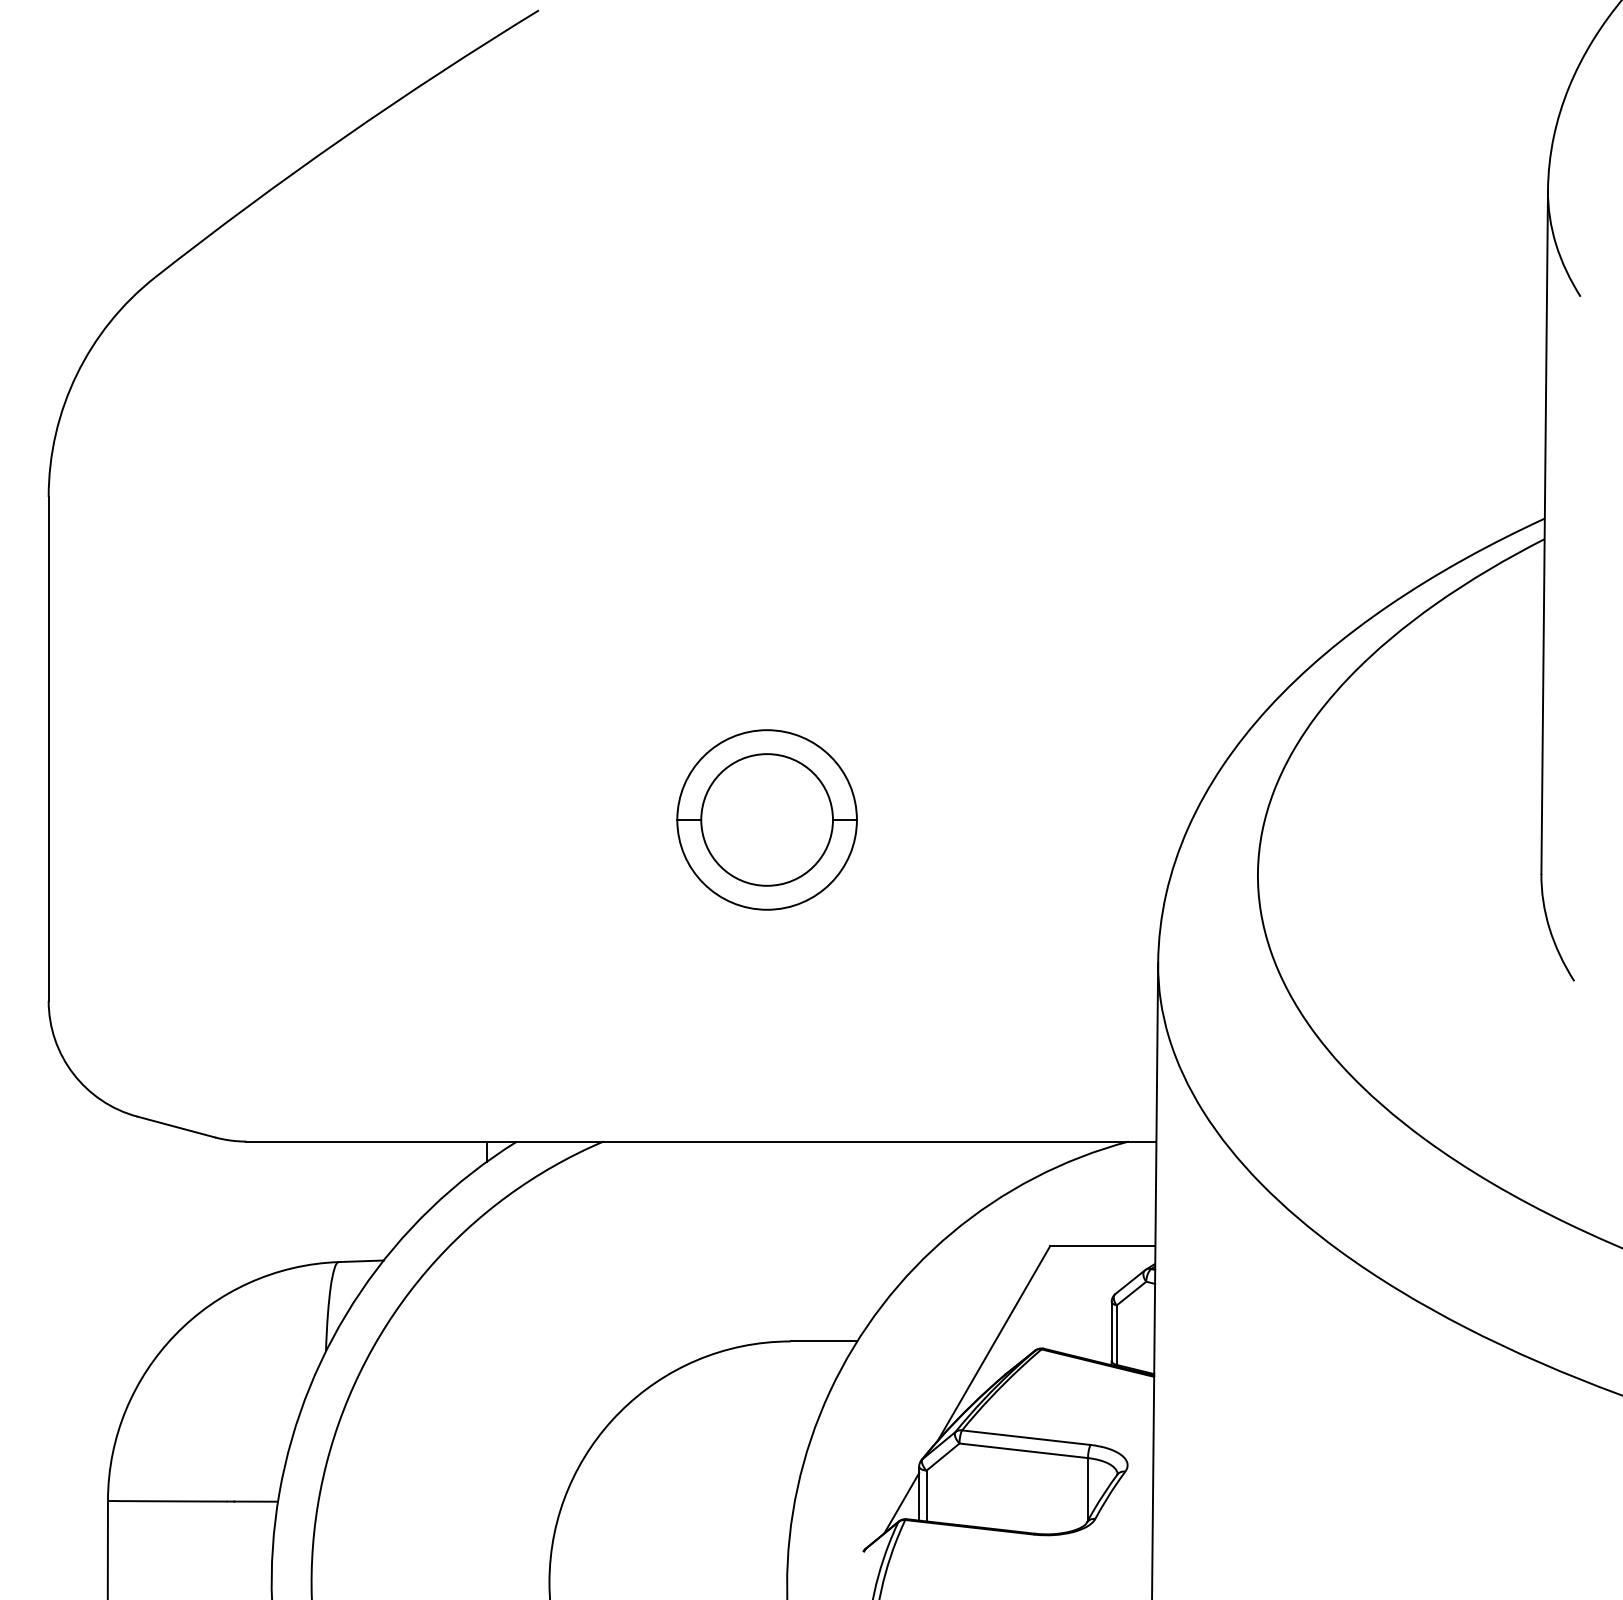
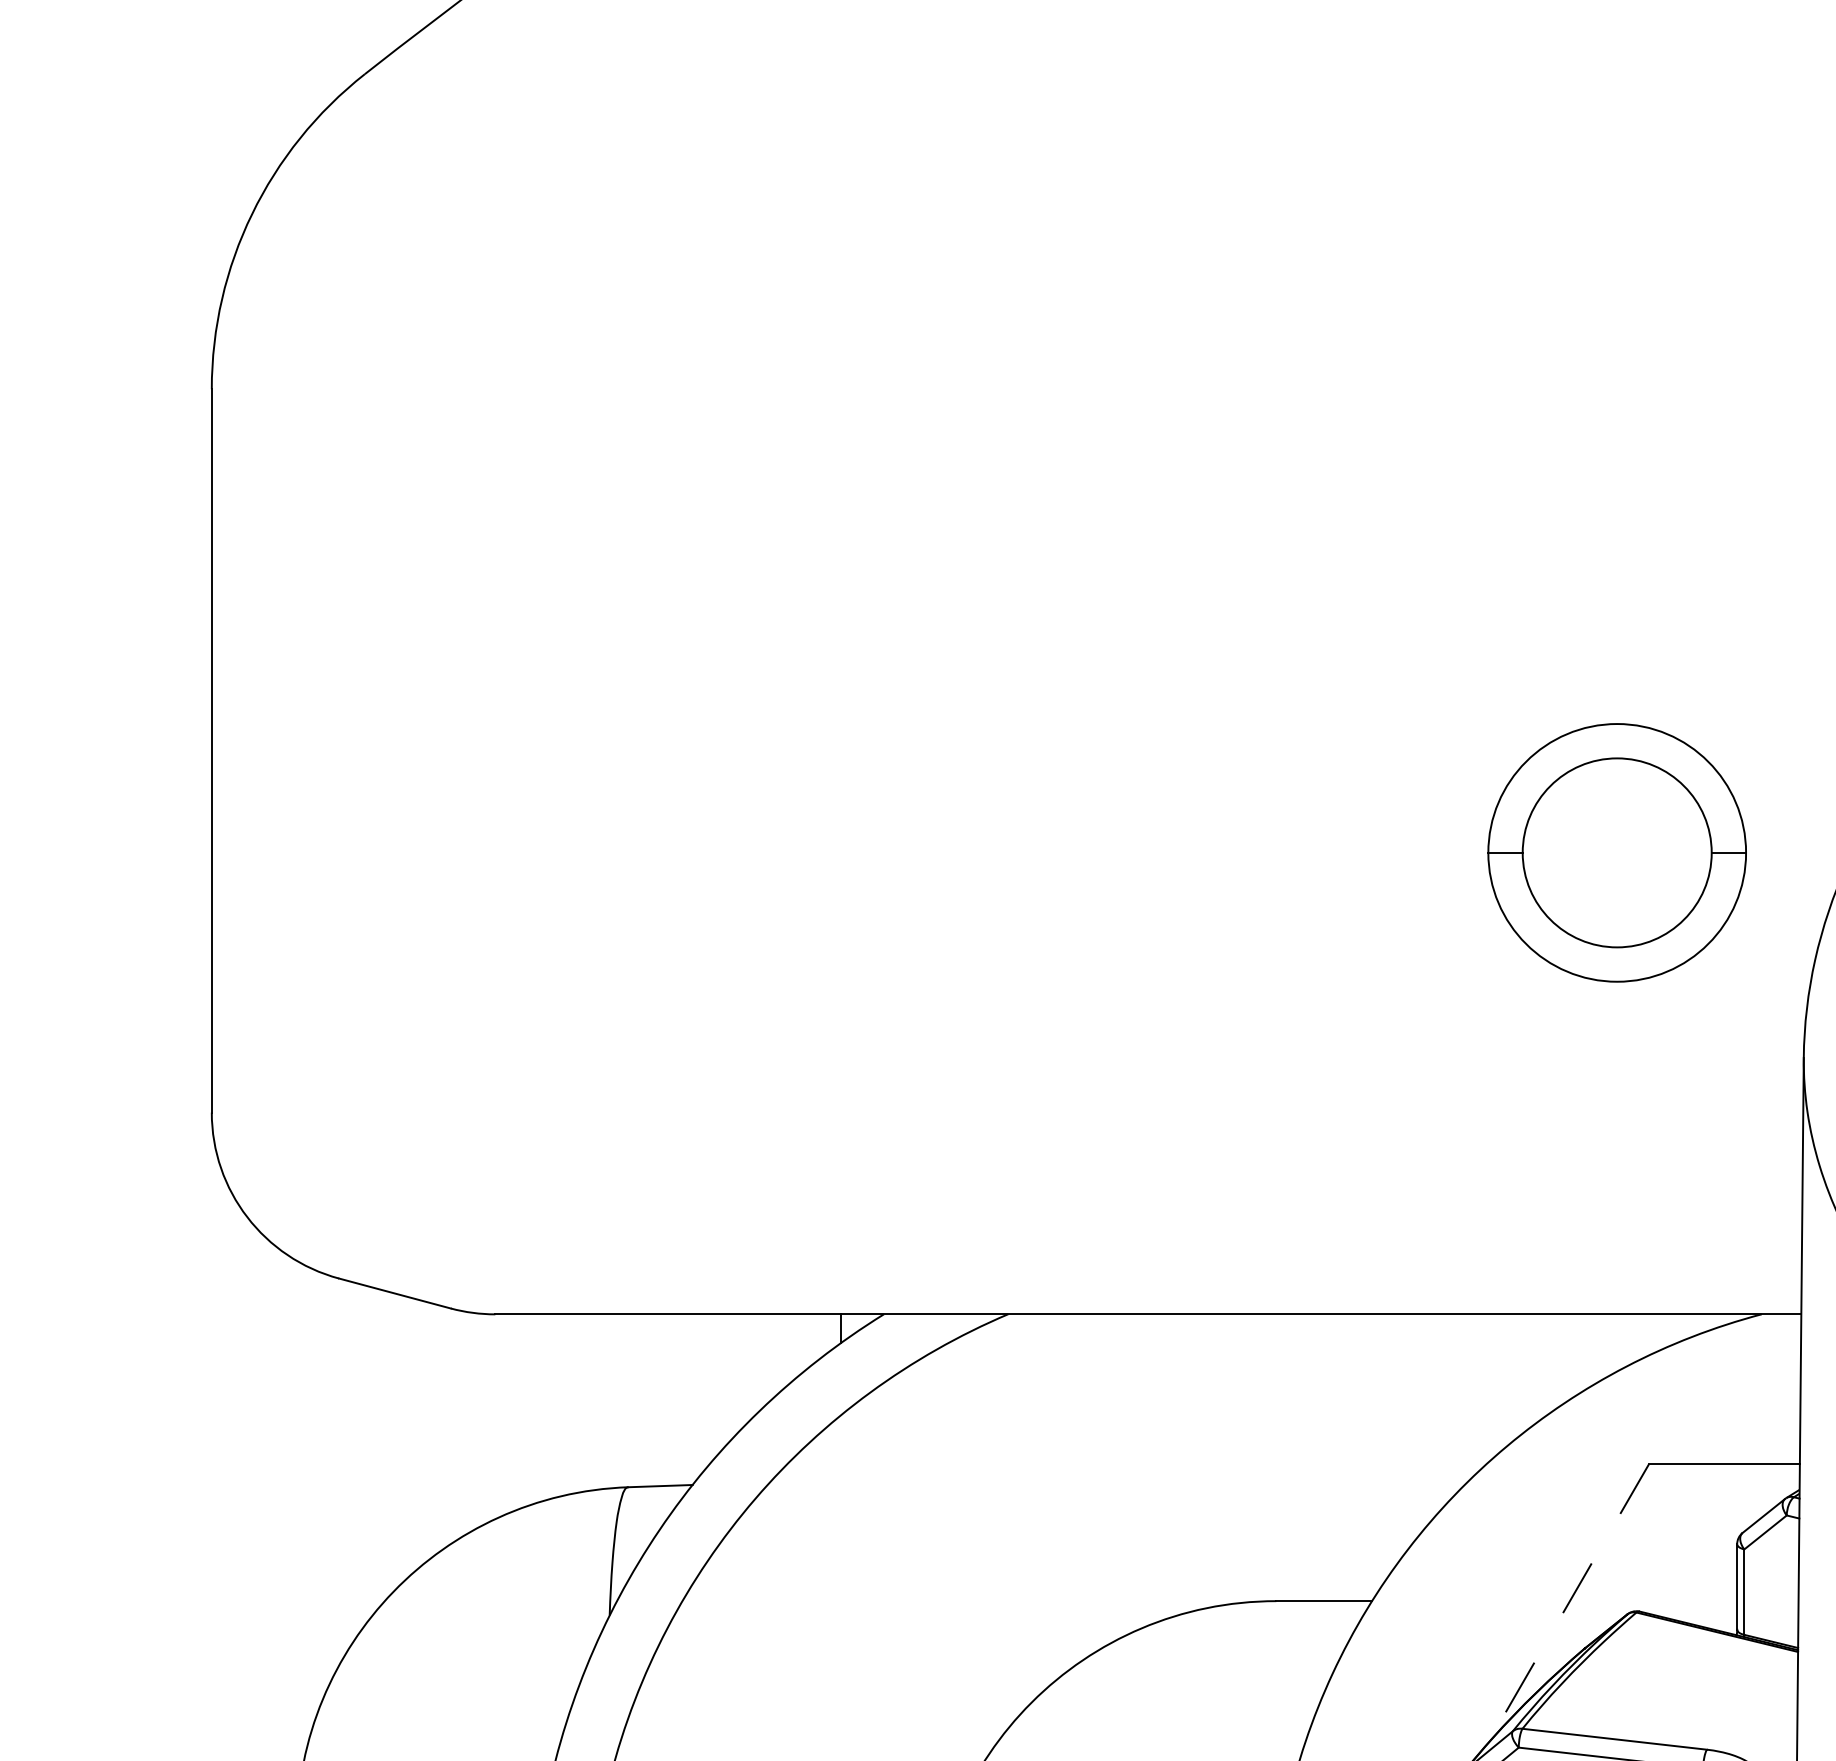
part: (766, 819) -> (1616, 852), moved
line: (993, 1343) -> (1567, 1604), solid -> dashed

